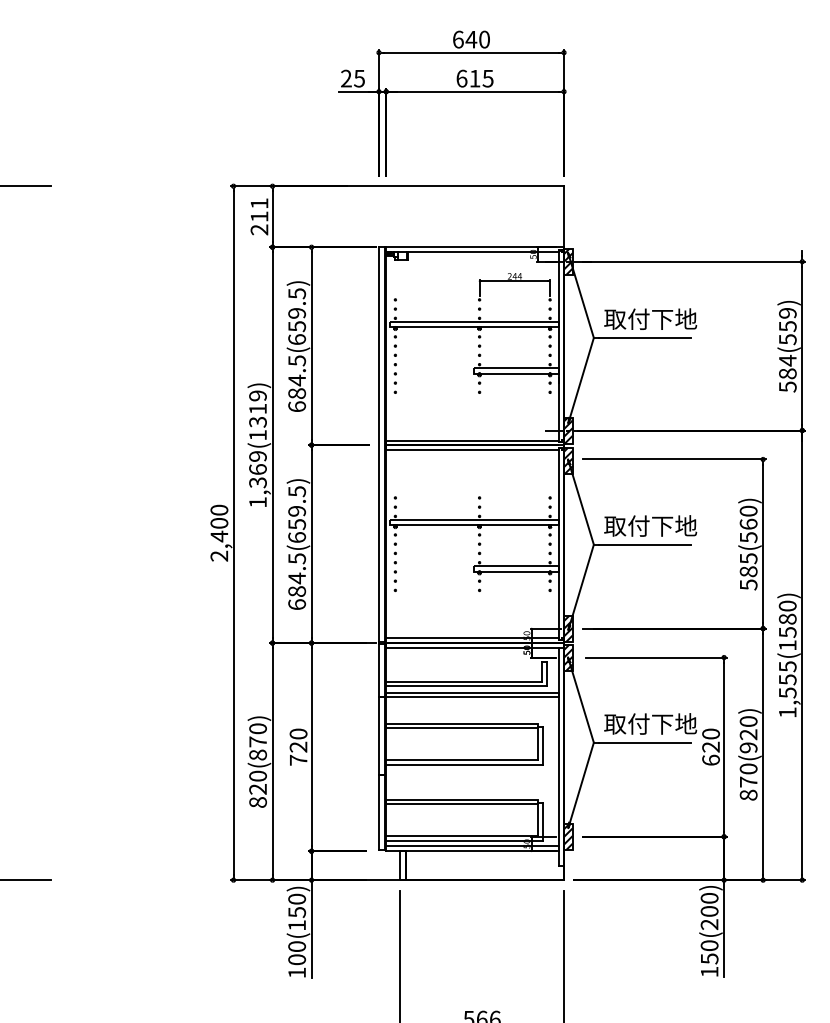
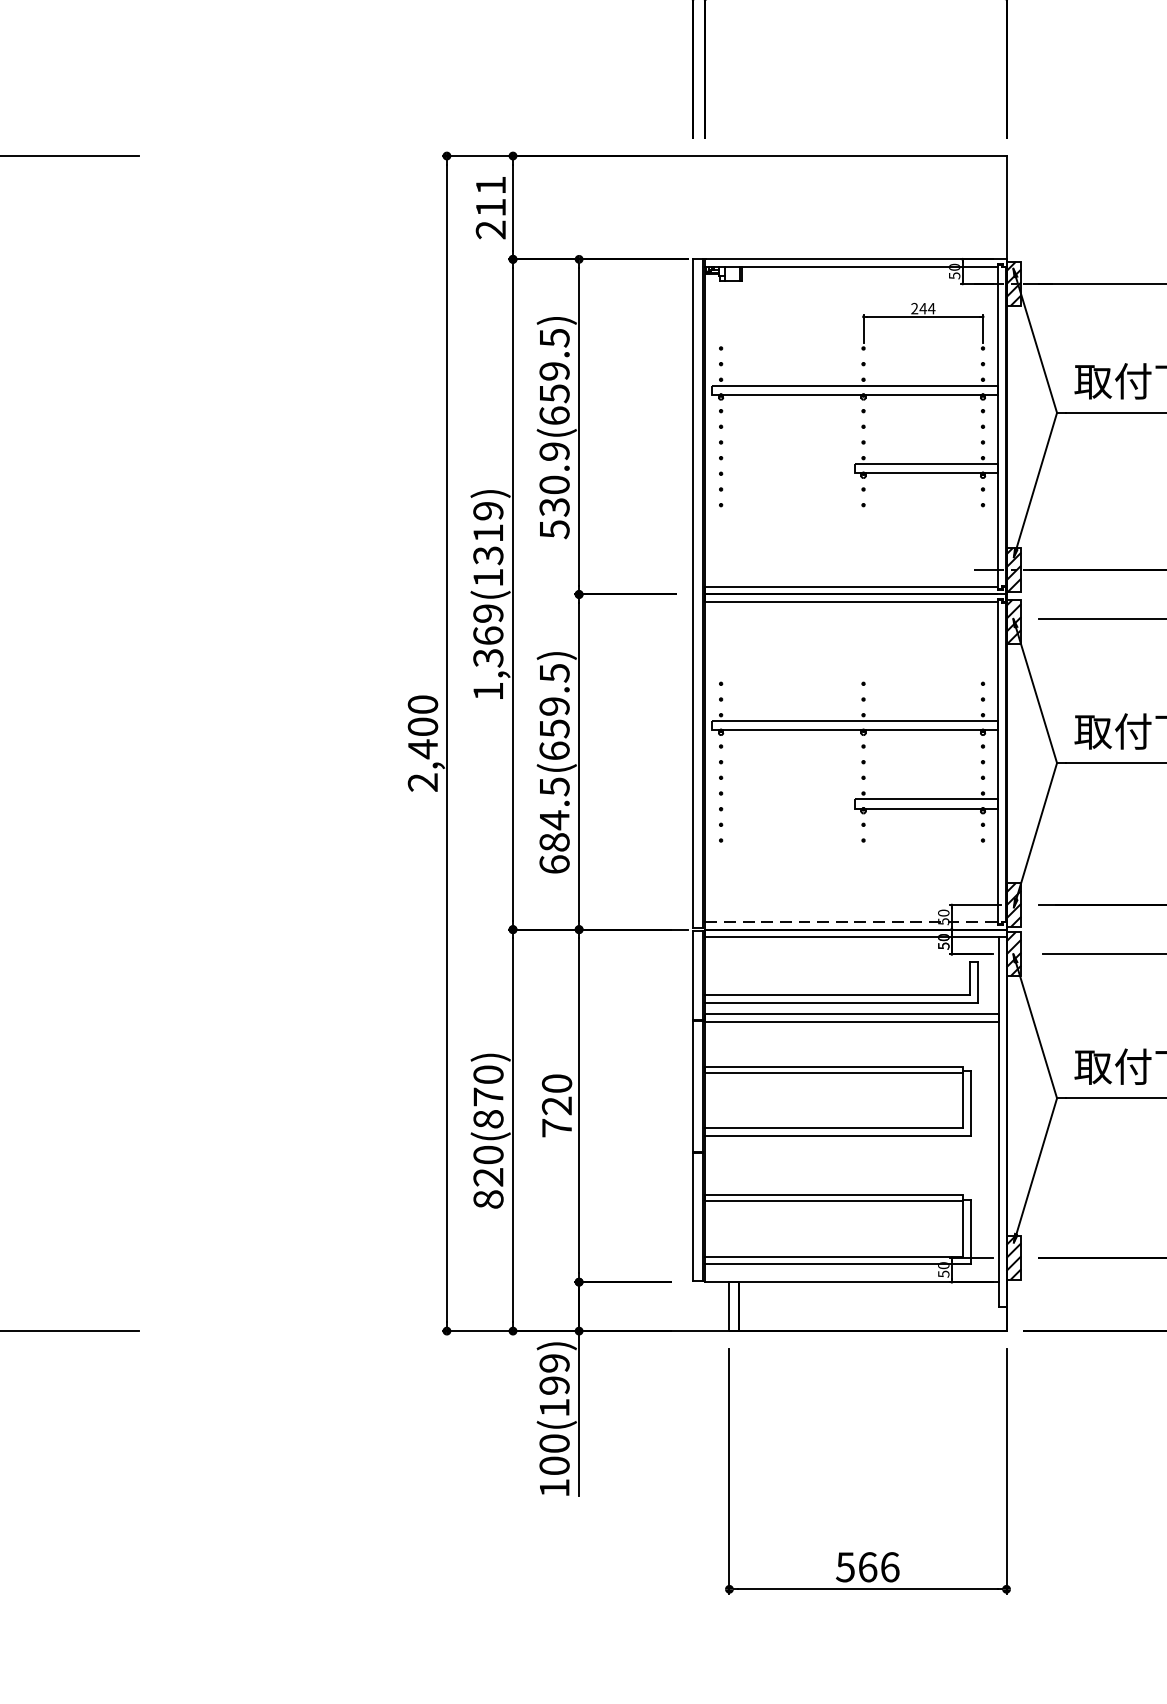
text: (297, 383) -> (555, 490), 684.5(659.5) -> 530.9(659.5)
line: (472, 638) -> (851, 921), solid -> dashed
line: (472, 845) -> (851, 1272), removed
text: (296, 905) -> (553, 1373), 100(150) -> 100(199)

